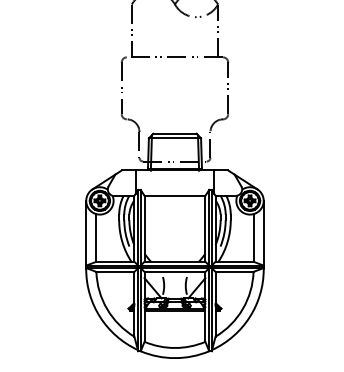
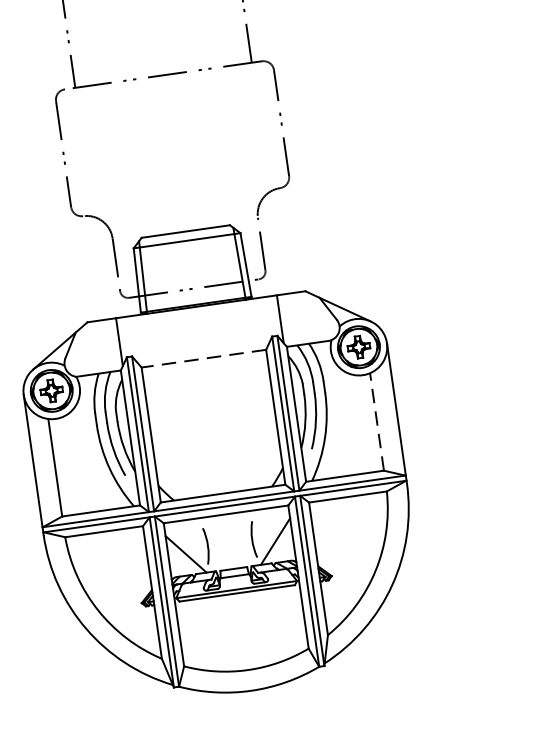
line: (174, 195) -> (202, 358), solid -> dashed
line: (253, 237) -> (376, 421), solid -> dashed

